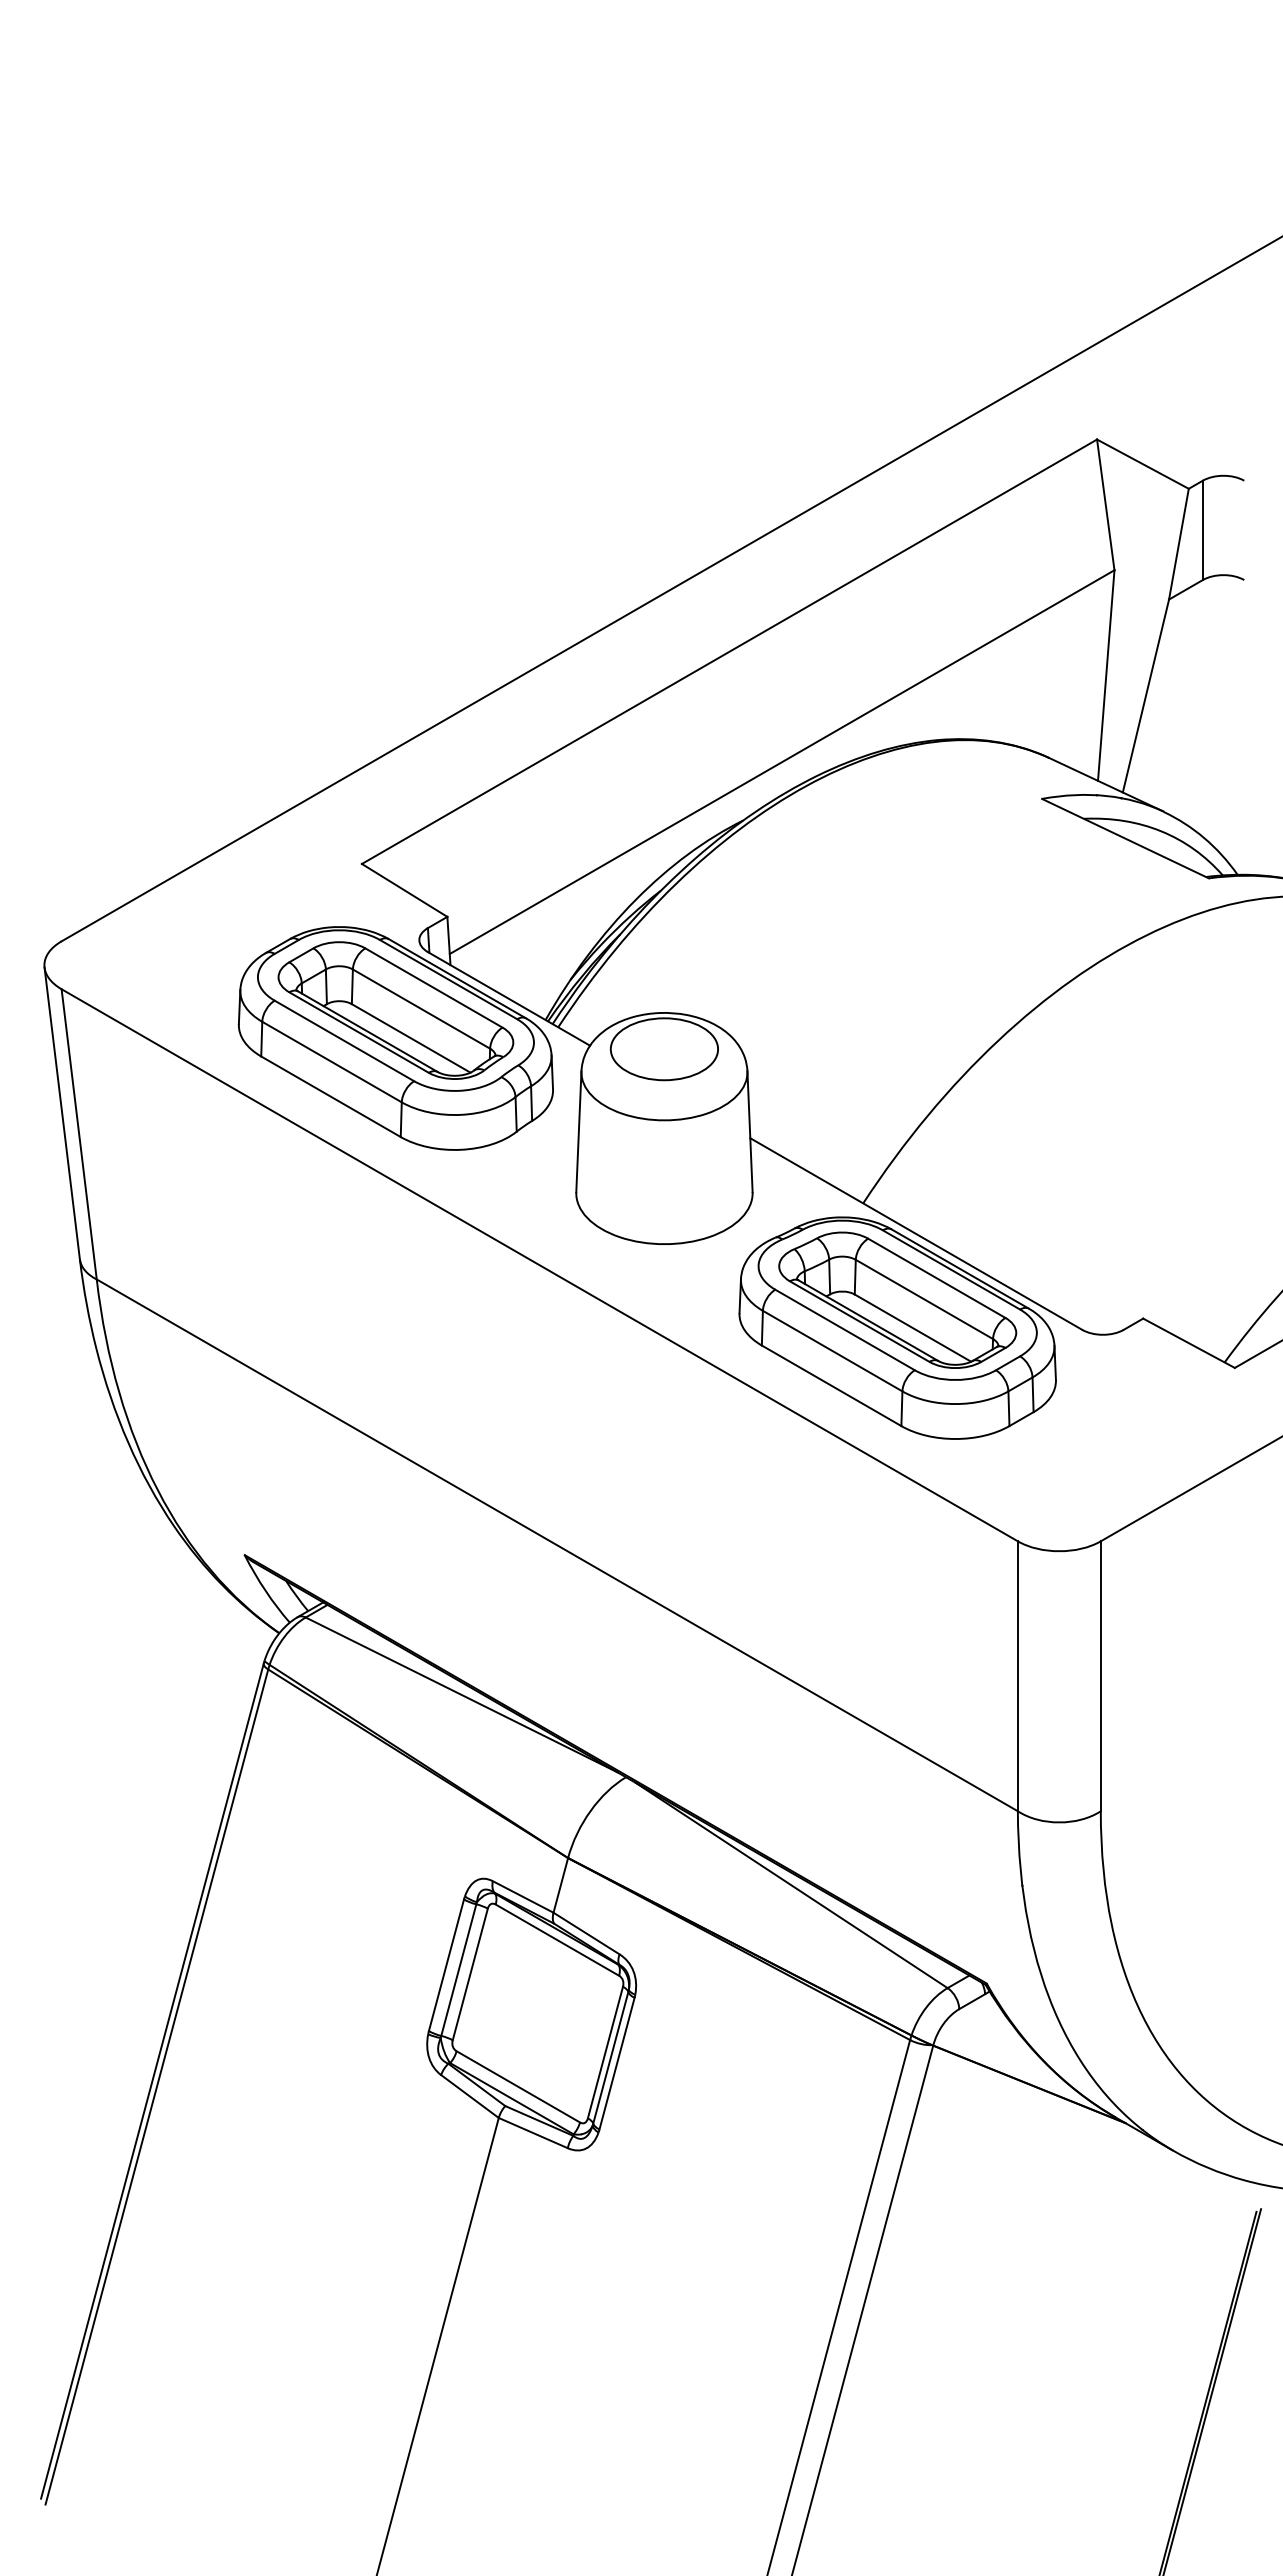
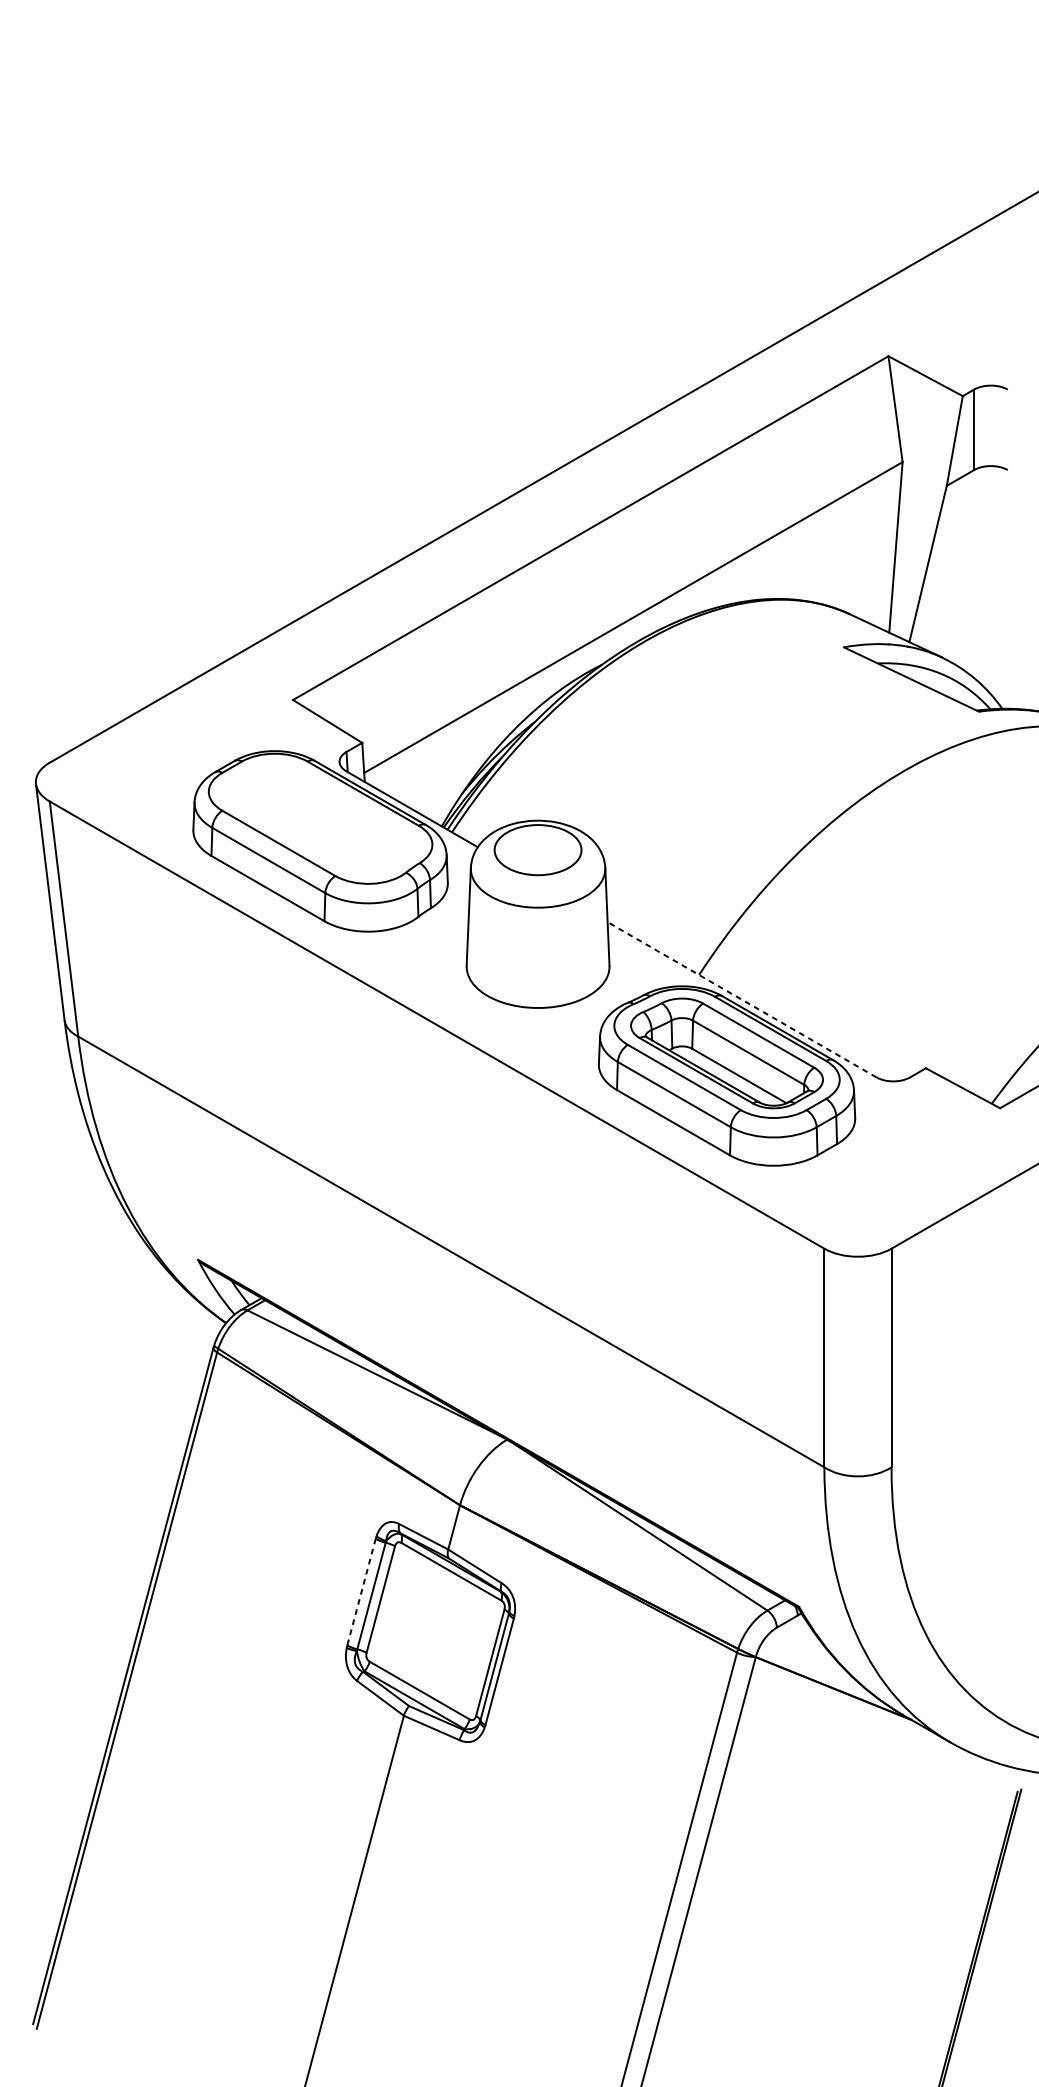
part: (395, 1010) -> (320, 818), removed
line: (916, 1234) -> (742, 1000), solid -> dashed
line: (446, 1965) -> (361, 1592), solid -> dashed

